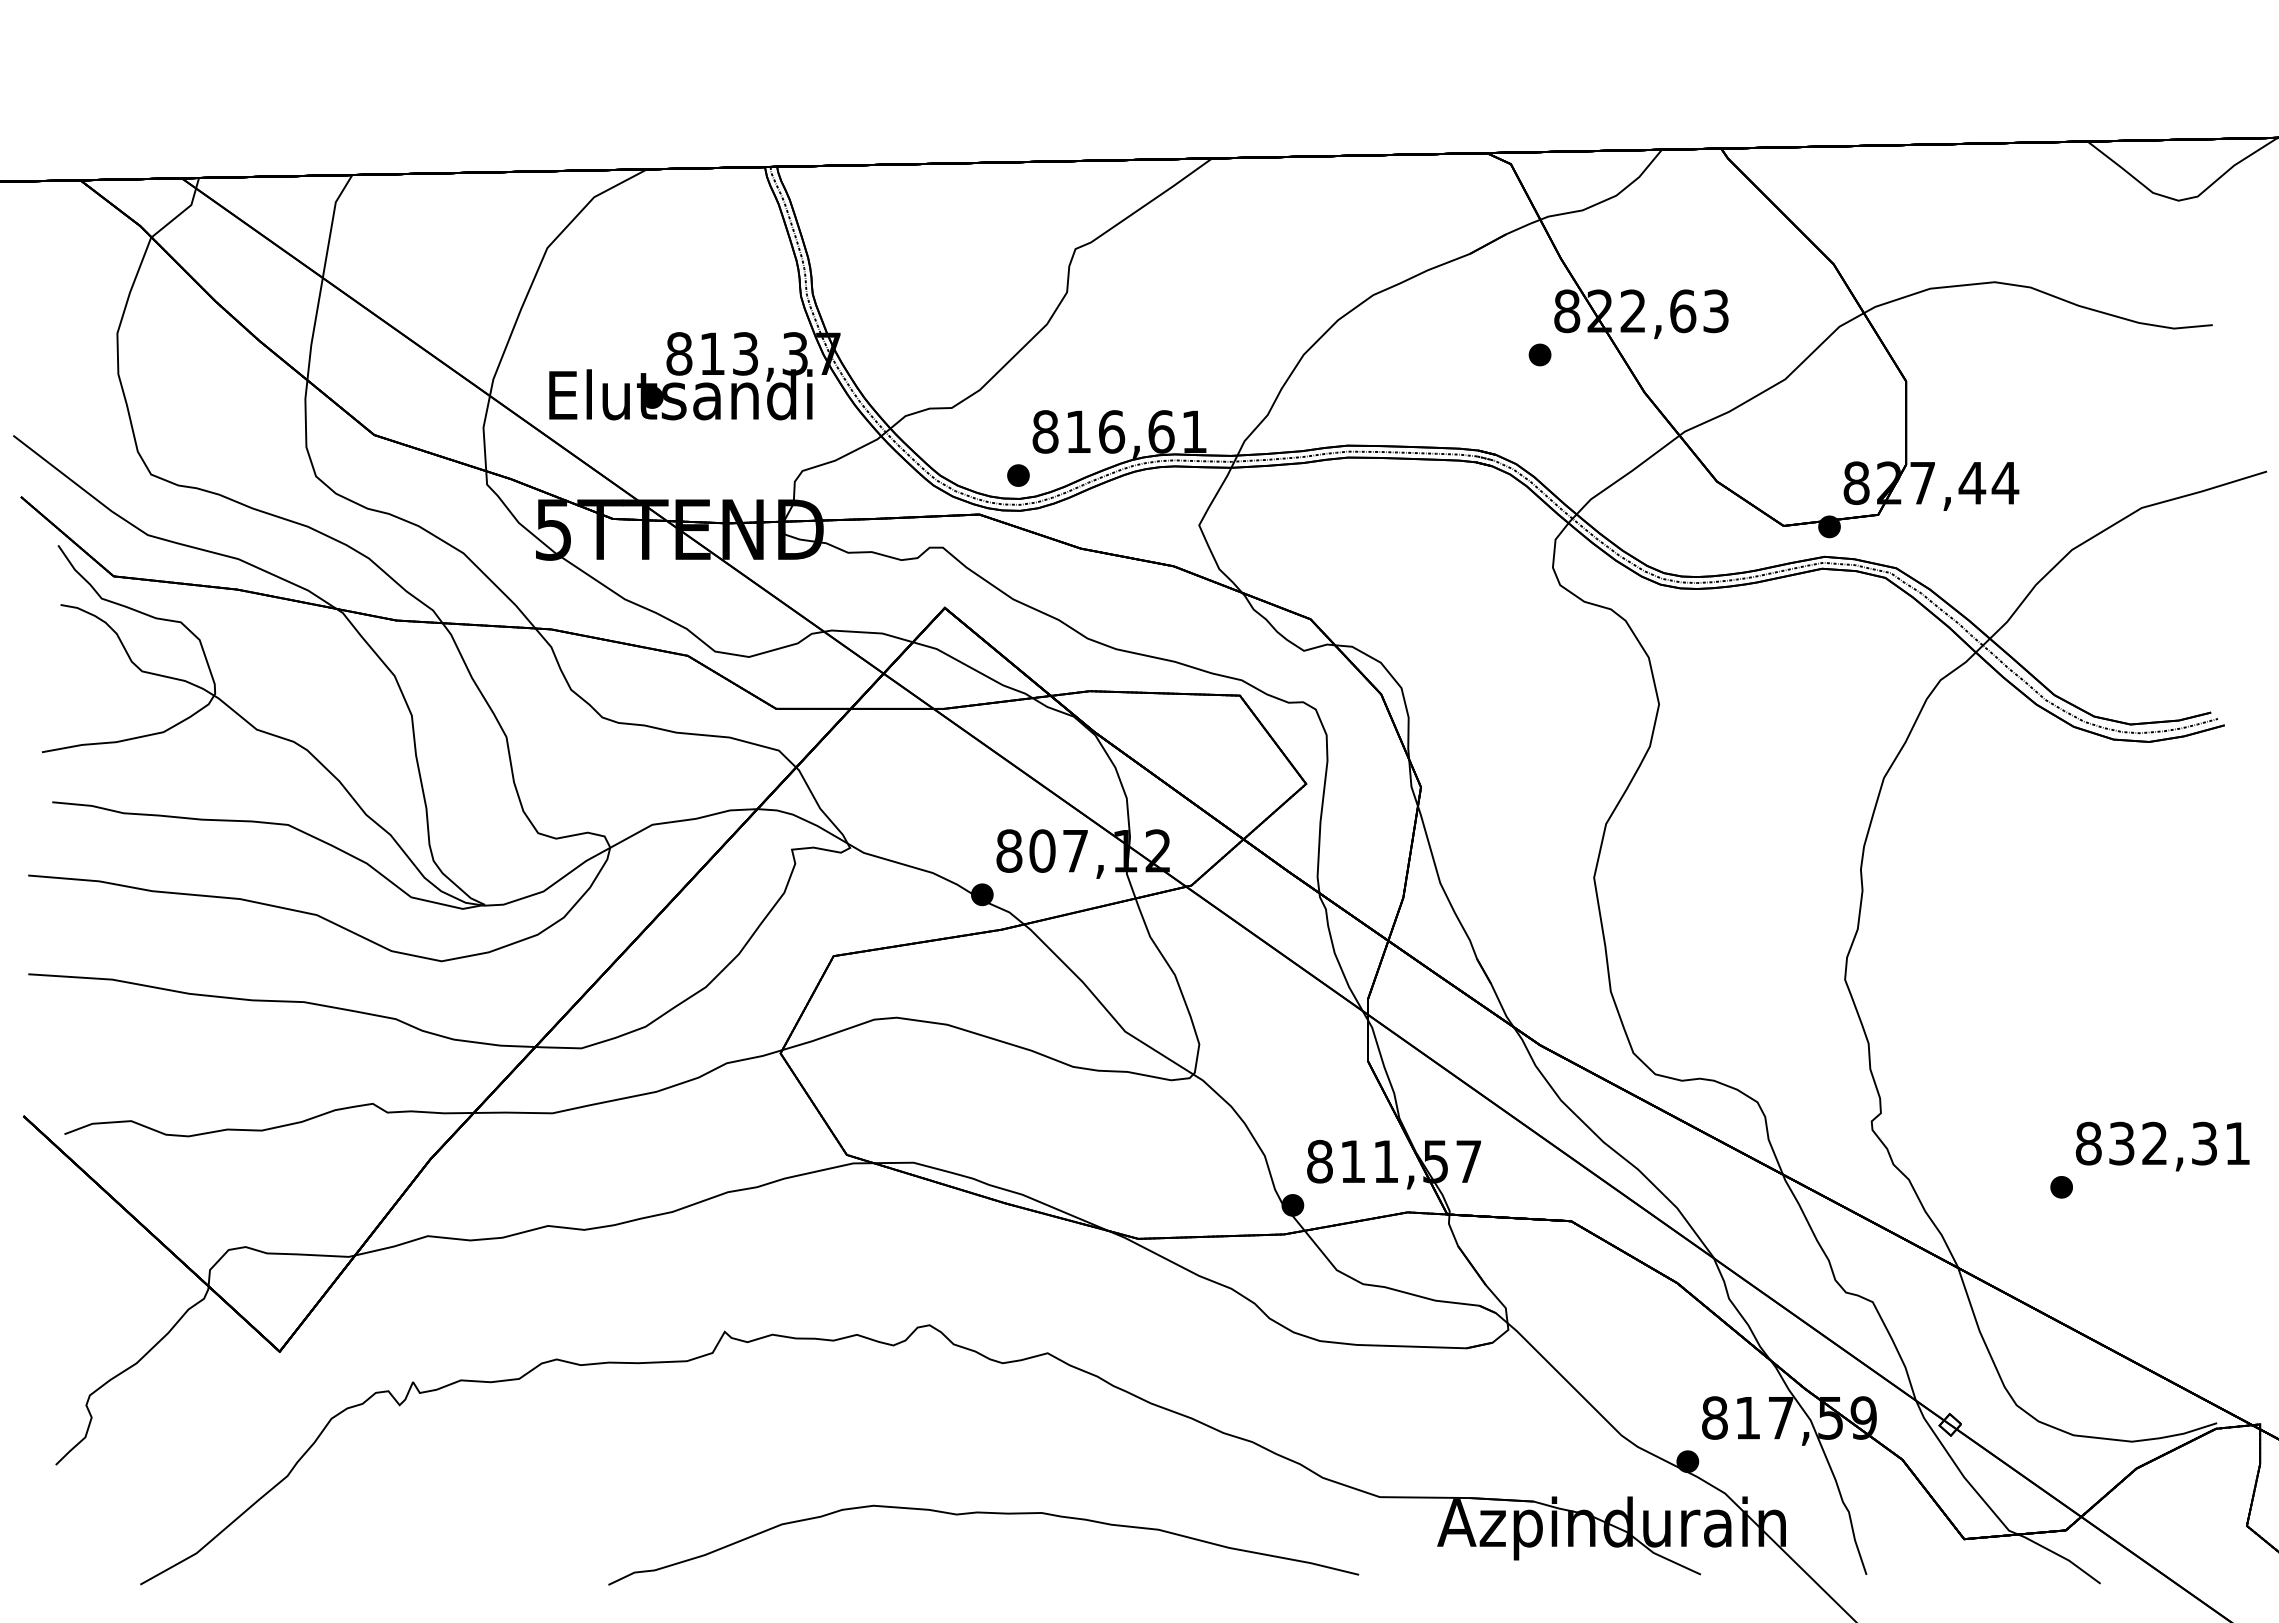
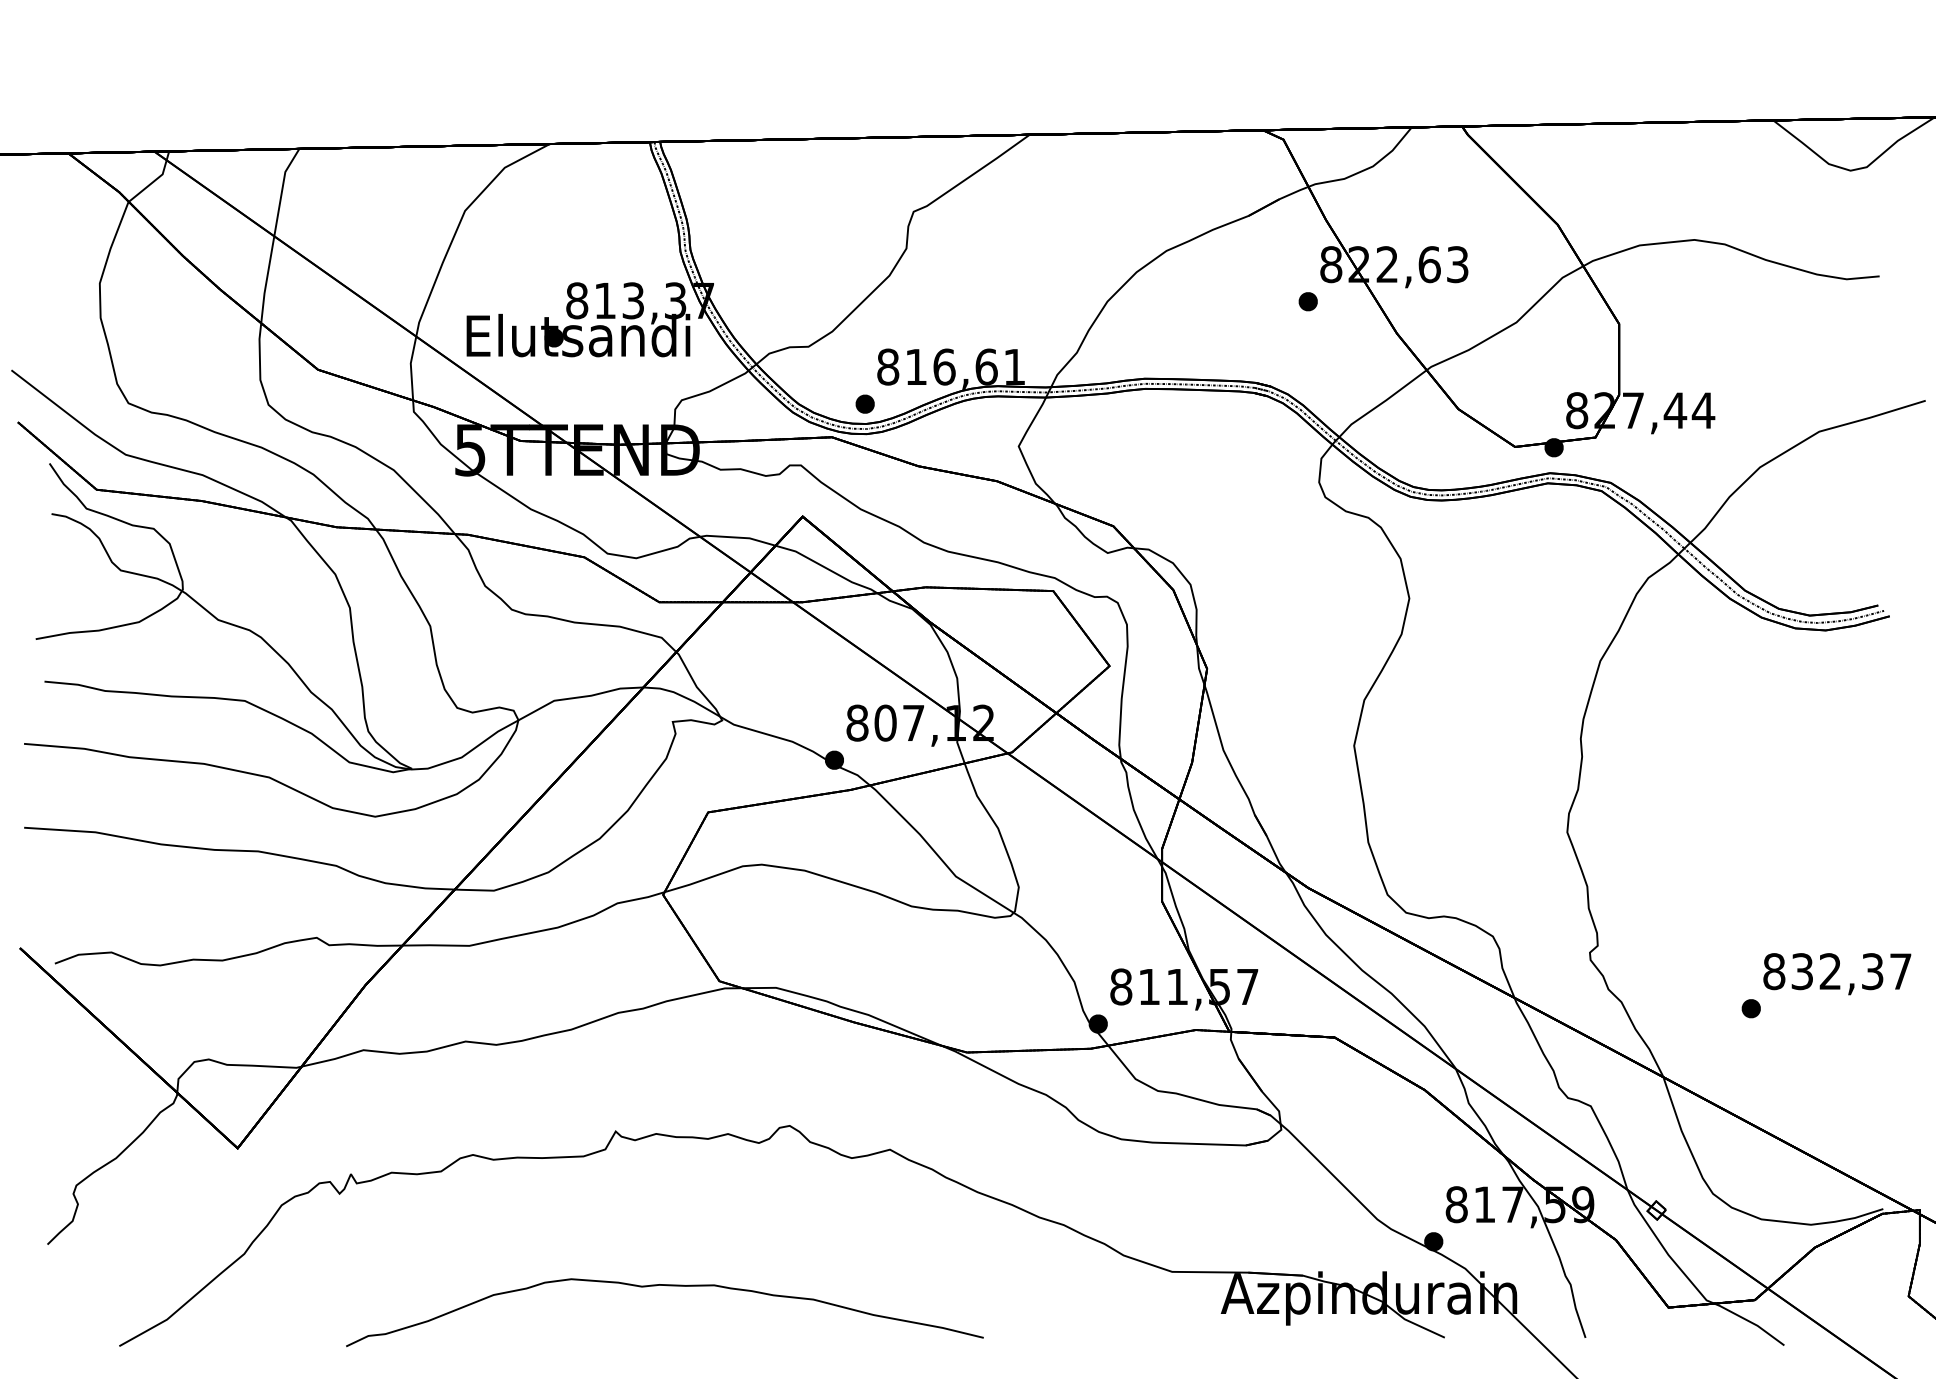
text: (2237, 1143) -> (1900, 971), 832,31 -> 832,37
part: (983, 1513) -> (664, 1285), moved

